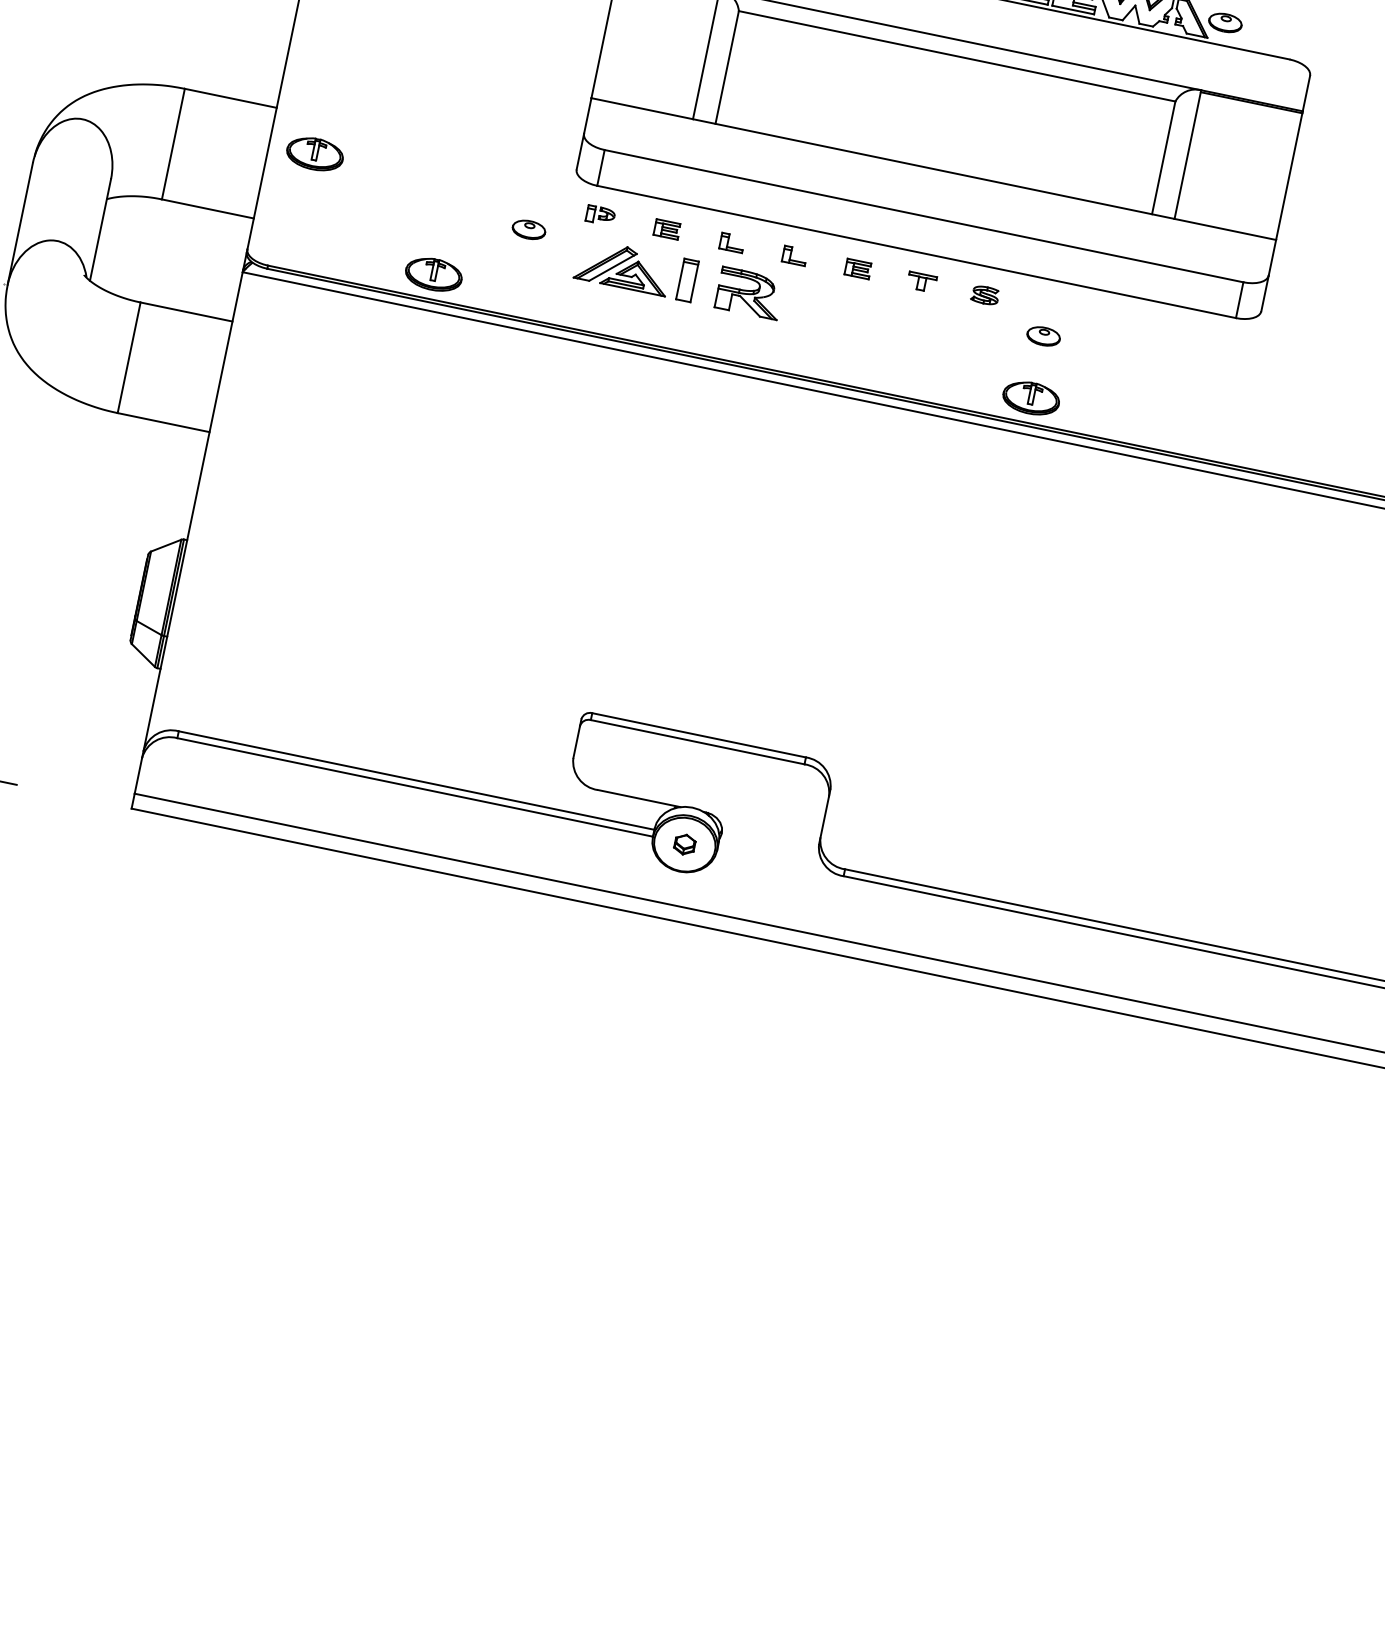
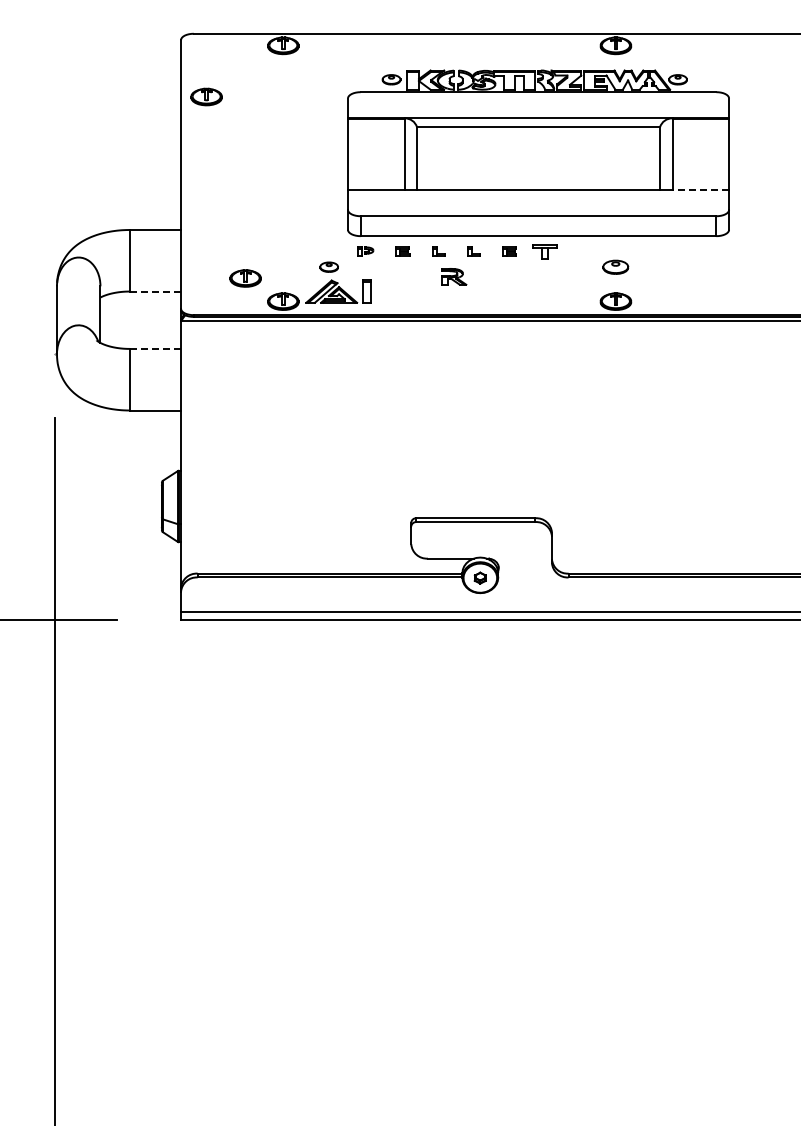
part: (314, 154) -> (245, 278), moved
line: (207, 208) -> (155, 291), solid -> dashed
line: (1224, 230) -> (700, 190), solid -> dashed
part: (635, 269) -> (338, 291), moved
part: (921, 281) -> (544, 251), size x1.6
part: (750, 293) -> (454, 276), size x0.7
part: (984, 294) -> (579, 251), removed
line: (186, 311) -> (155, 348), solid -> dashed
part: (1043, 335) -> (615, 266), size x1.4

